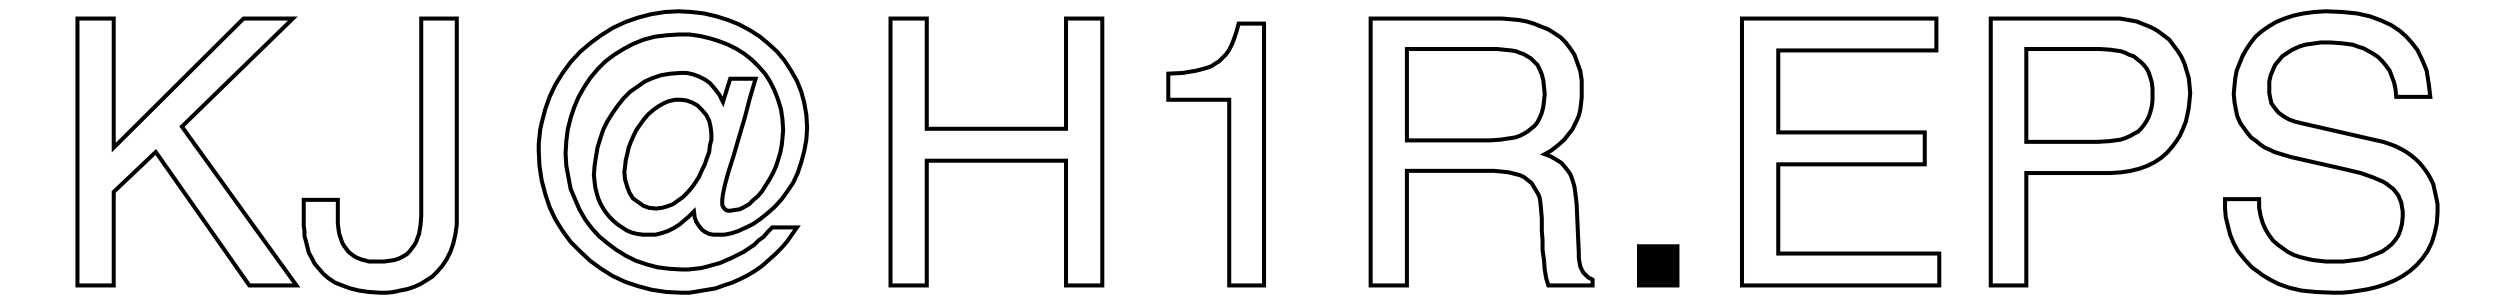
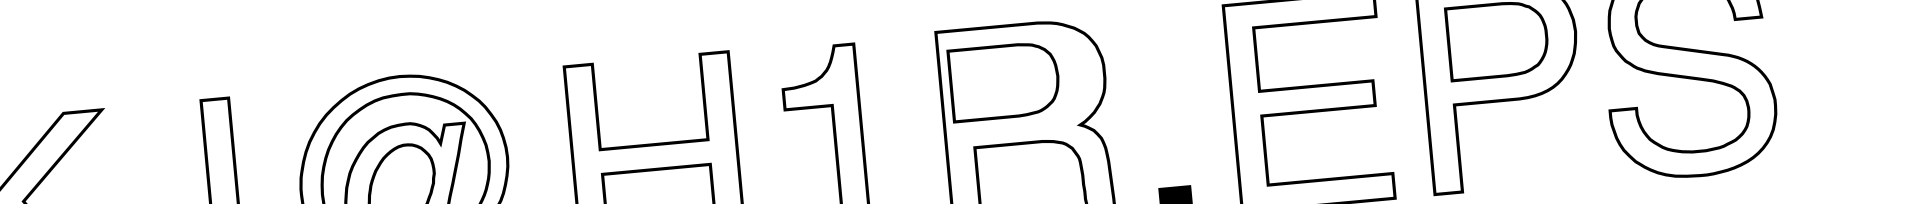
part: (1475, 94) -> (1004, 81), moved

